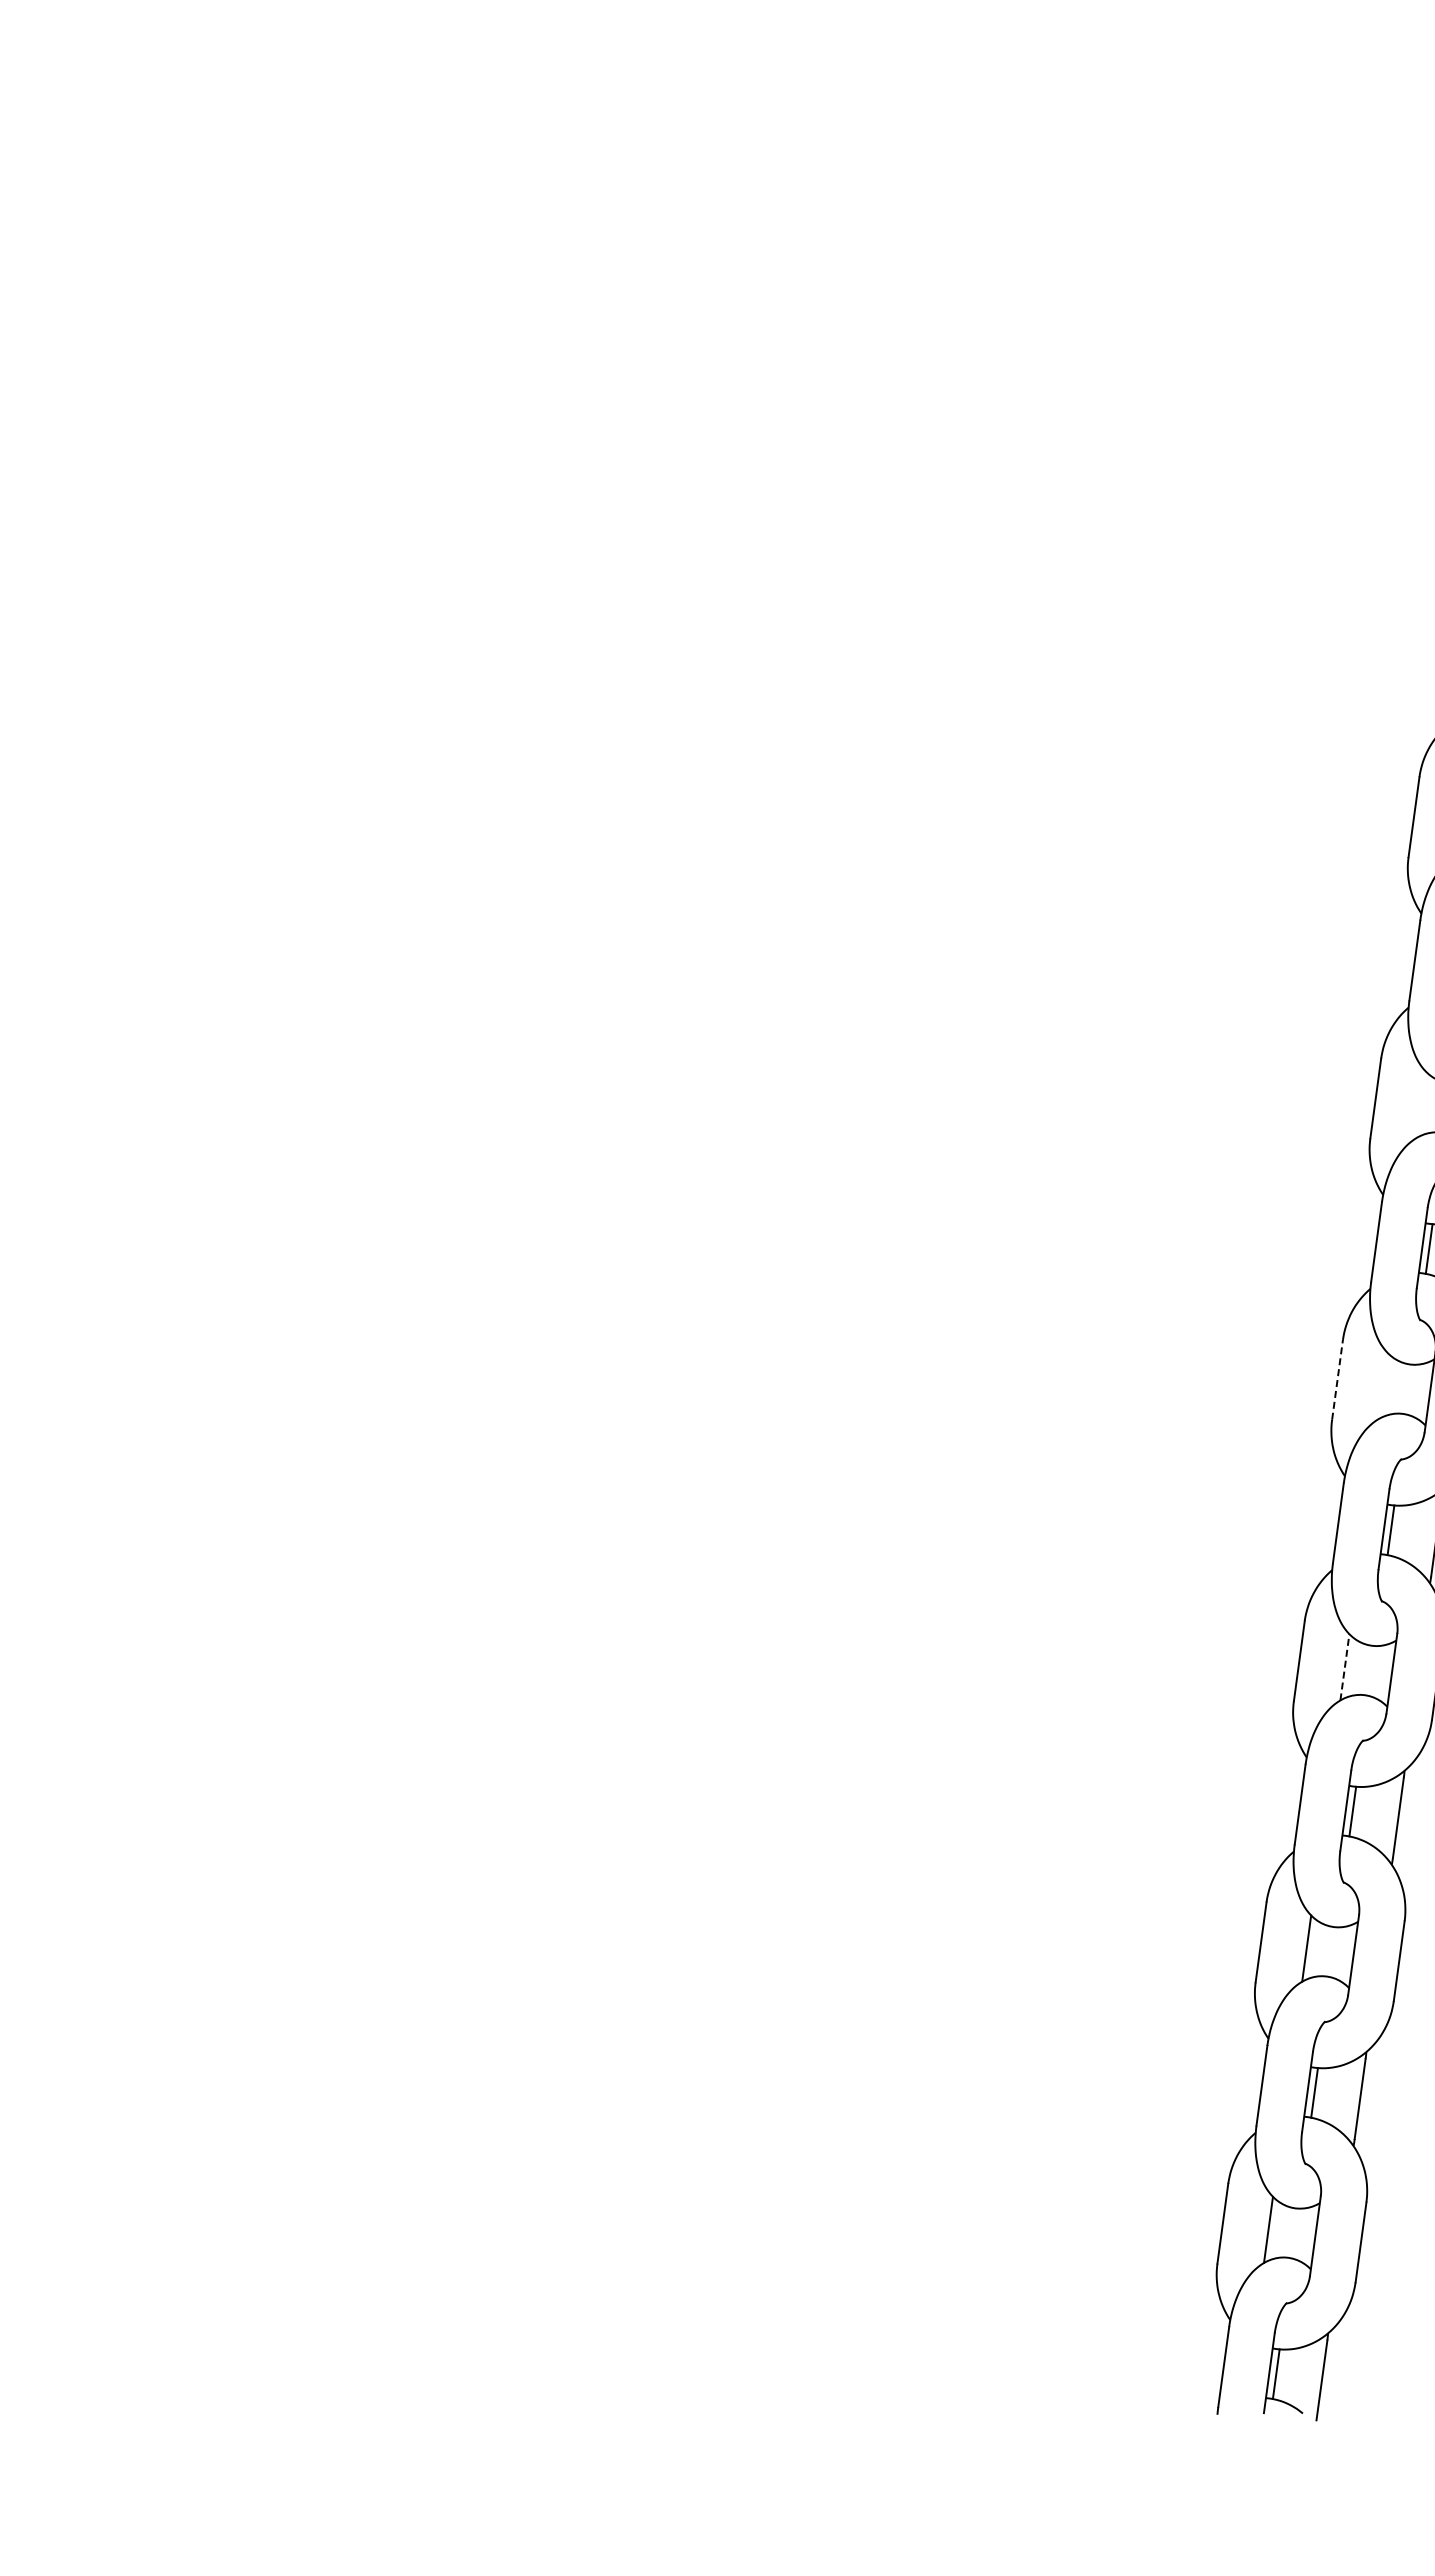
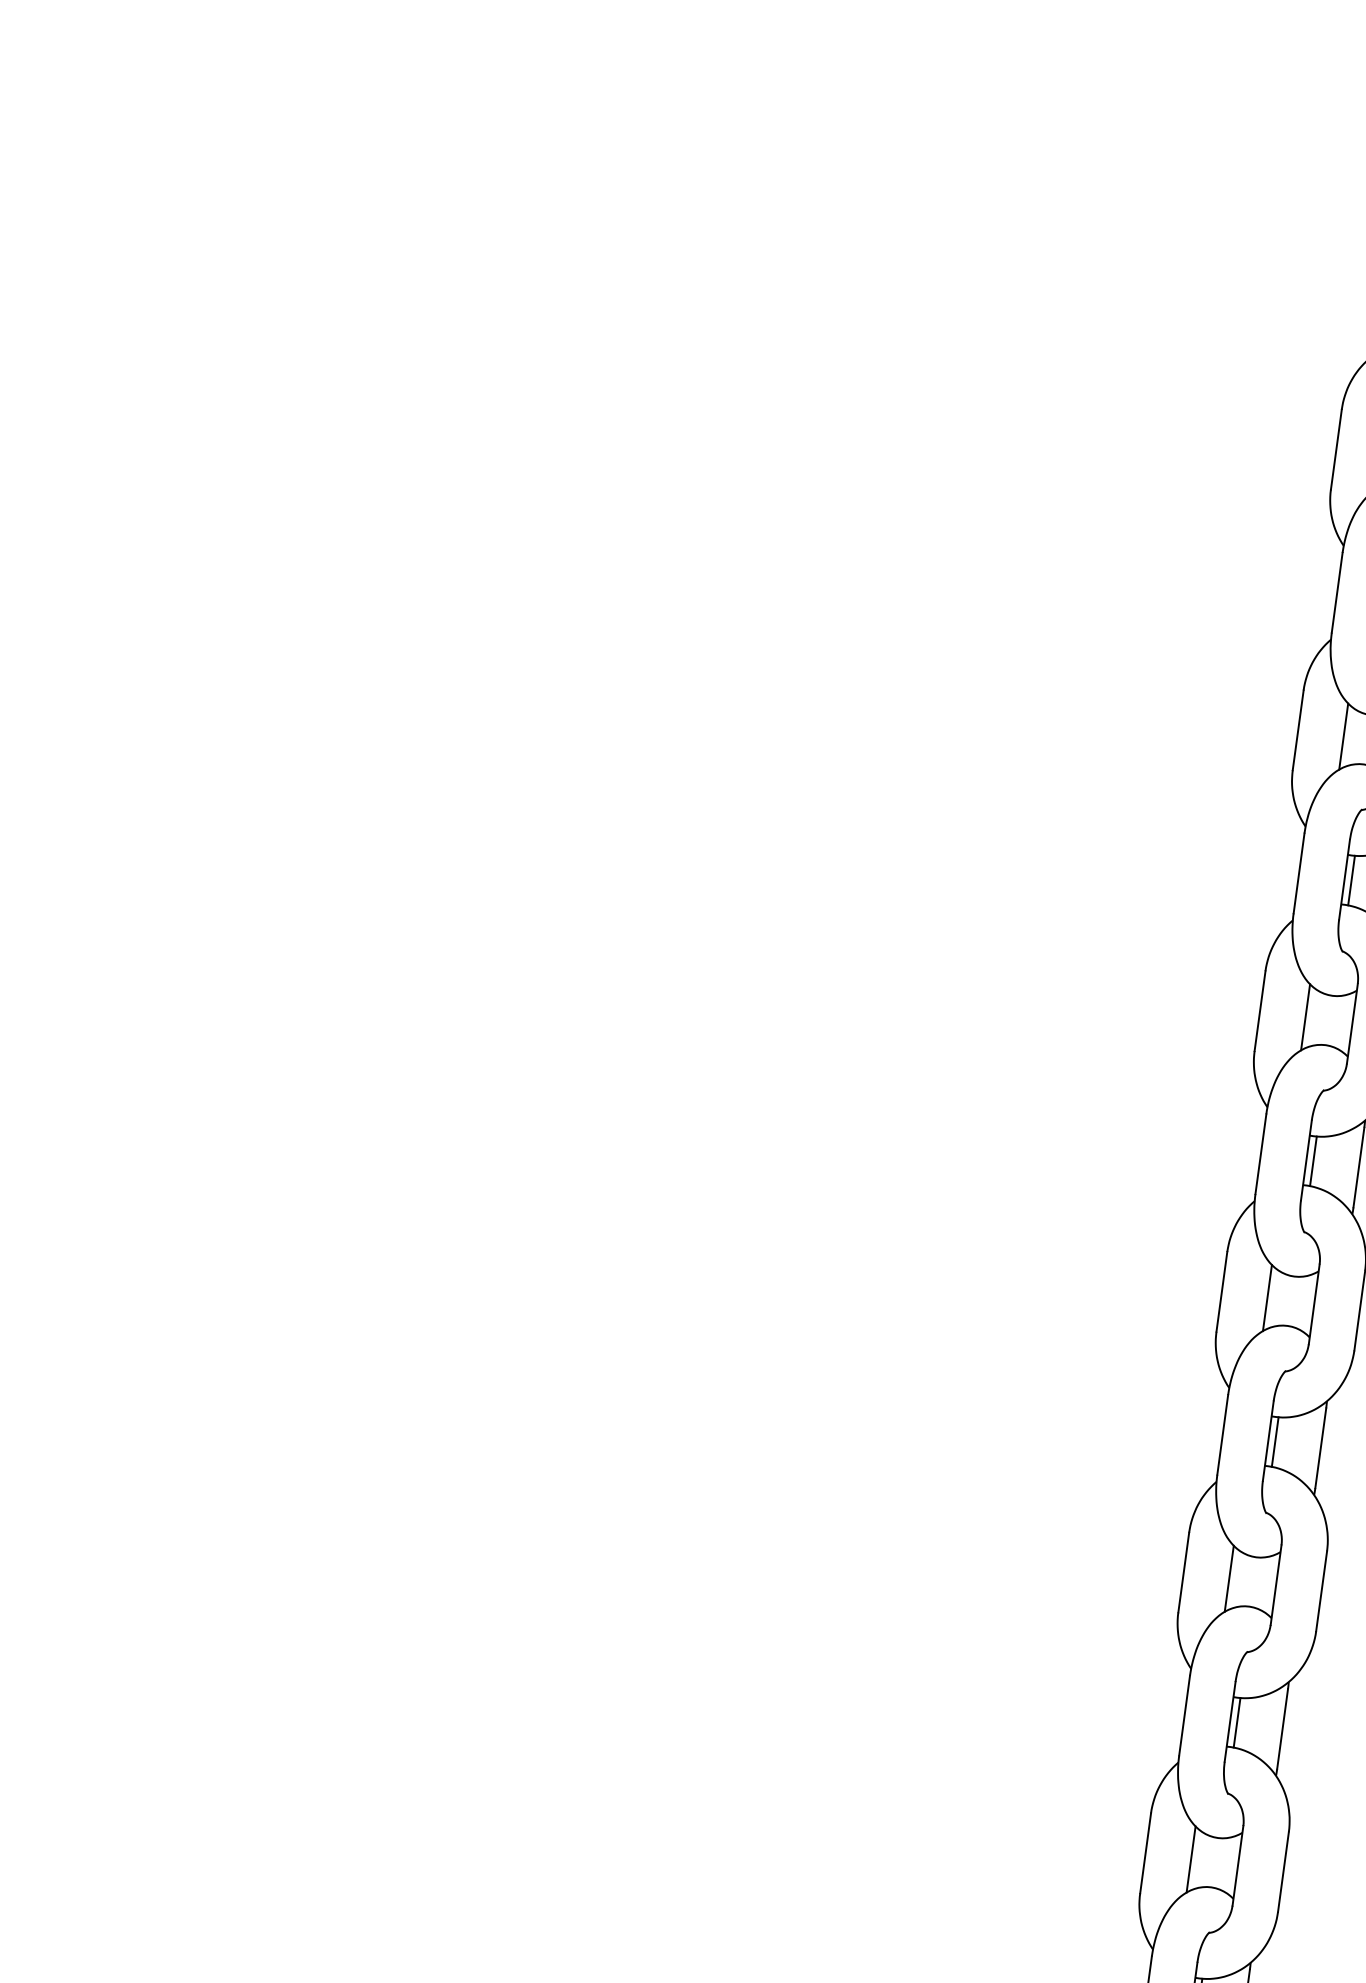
line: (1420, 1104) -> (1266, 1297), added
line: (1337, 1379) -> (1183, 1572), dashed -> solid
line: (1382, 1385) -> (1228, 1578), added
line: (1344, 1666) -> (1190, 1858), dashed -> solid

